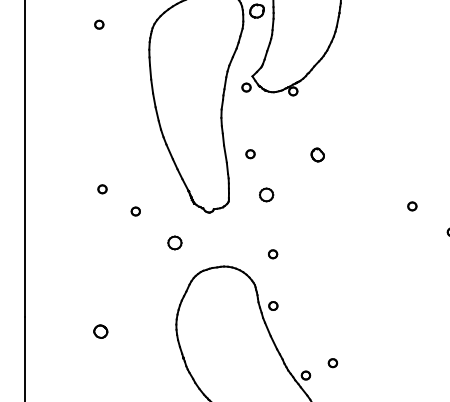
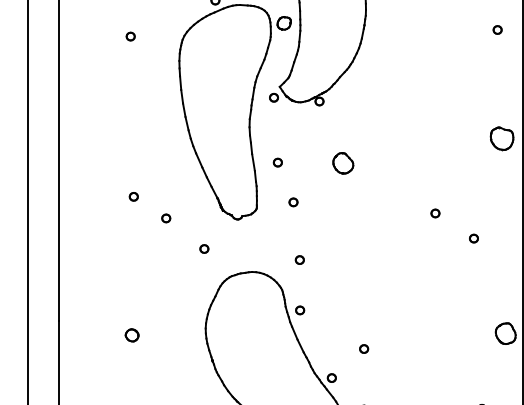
part: (317, 155) -> (343, 163), size x1.67
part: (266, 195) -> (293, 202), size x0.62
part: (175, 242) -> (204, 248), size x0.62
part: (333, 362) -> (364, 348), moved

